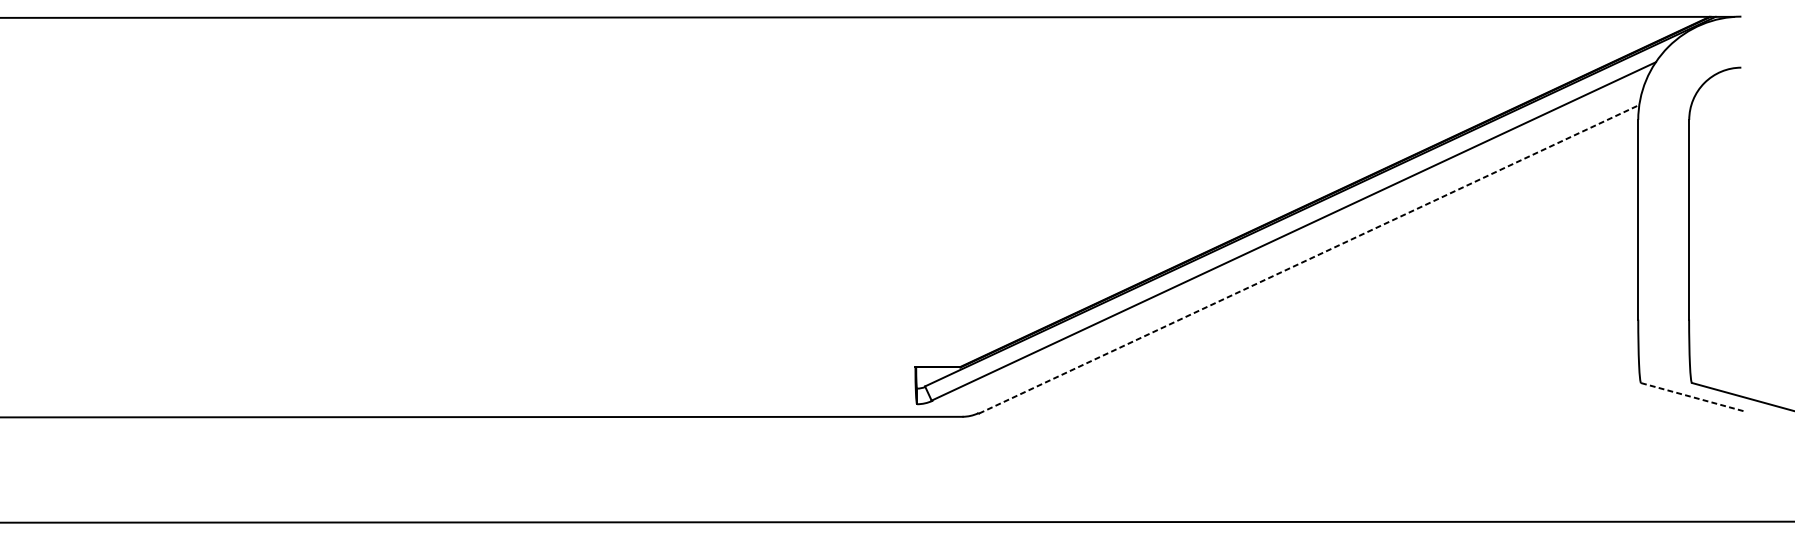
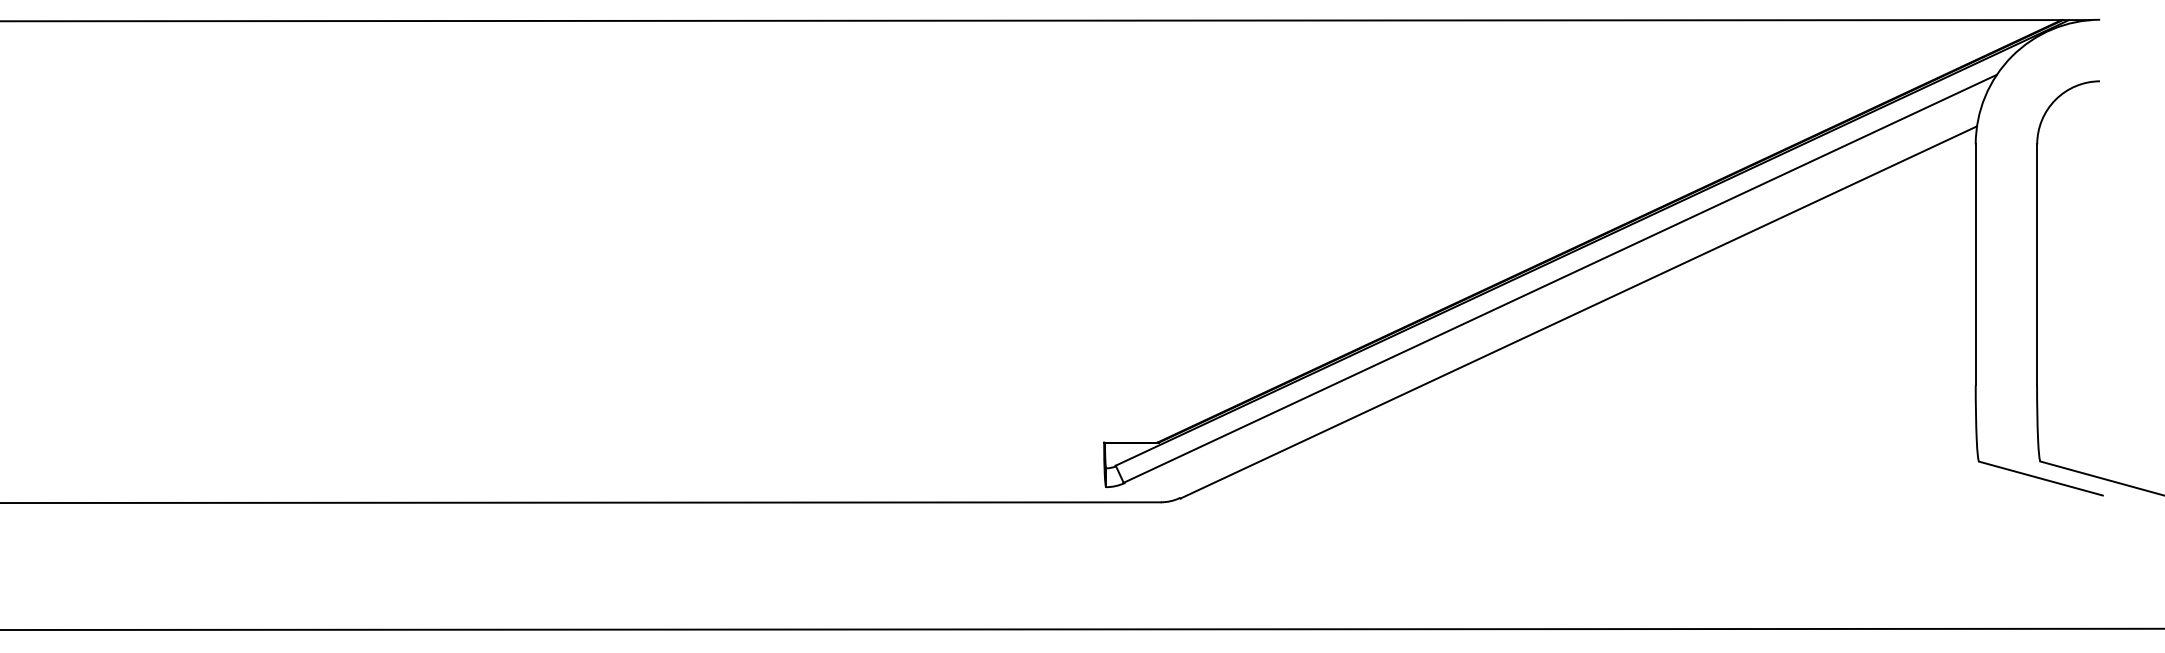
line: (1309, 259) -> (1579, 312), dashed -> solid
line: (1692, 397) -> (2041, 478), dashed -> solid

